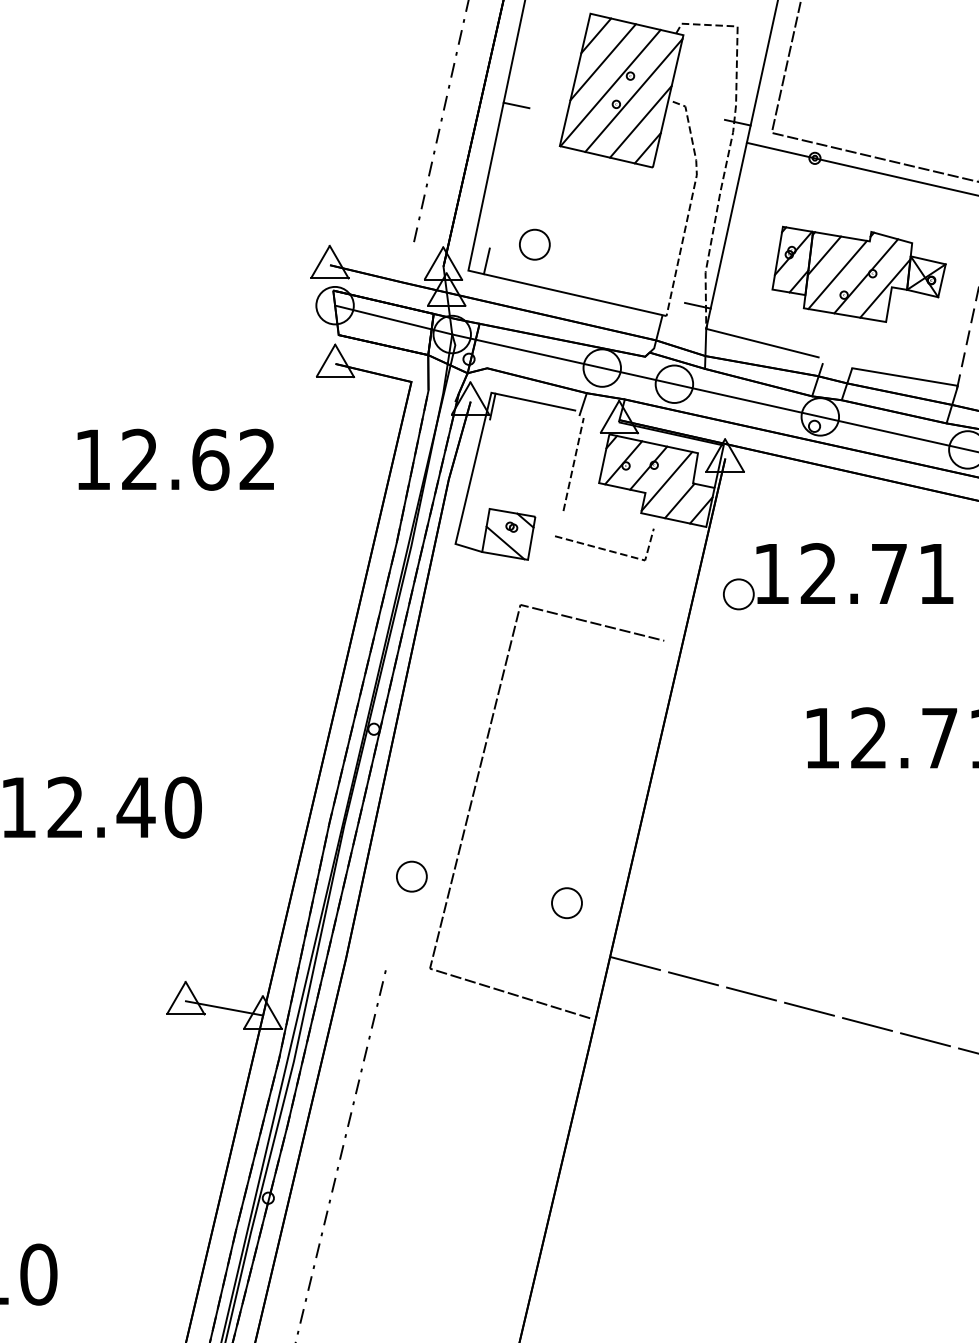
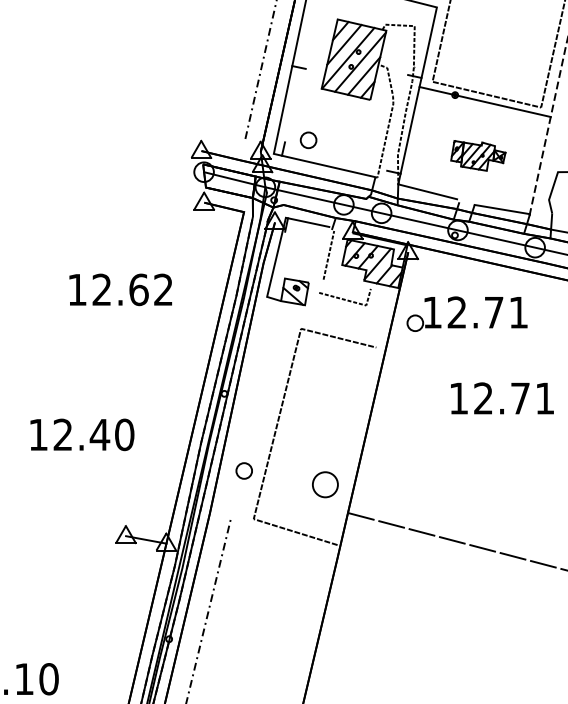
part: (859, 273) -> (478, 155), size x0.6
text: (175, 459) -> (120, 289), moved
part: (567, 902) -> (325, 484), size x1.6

